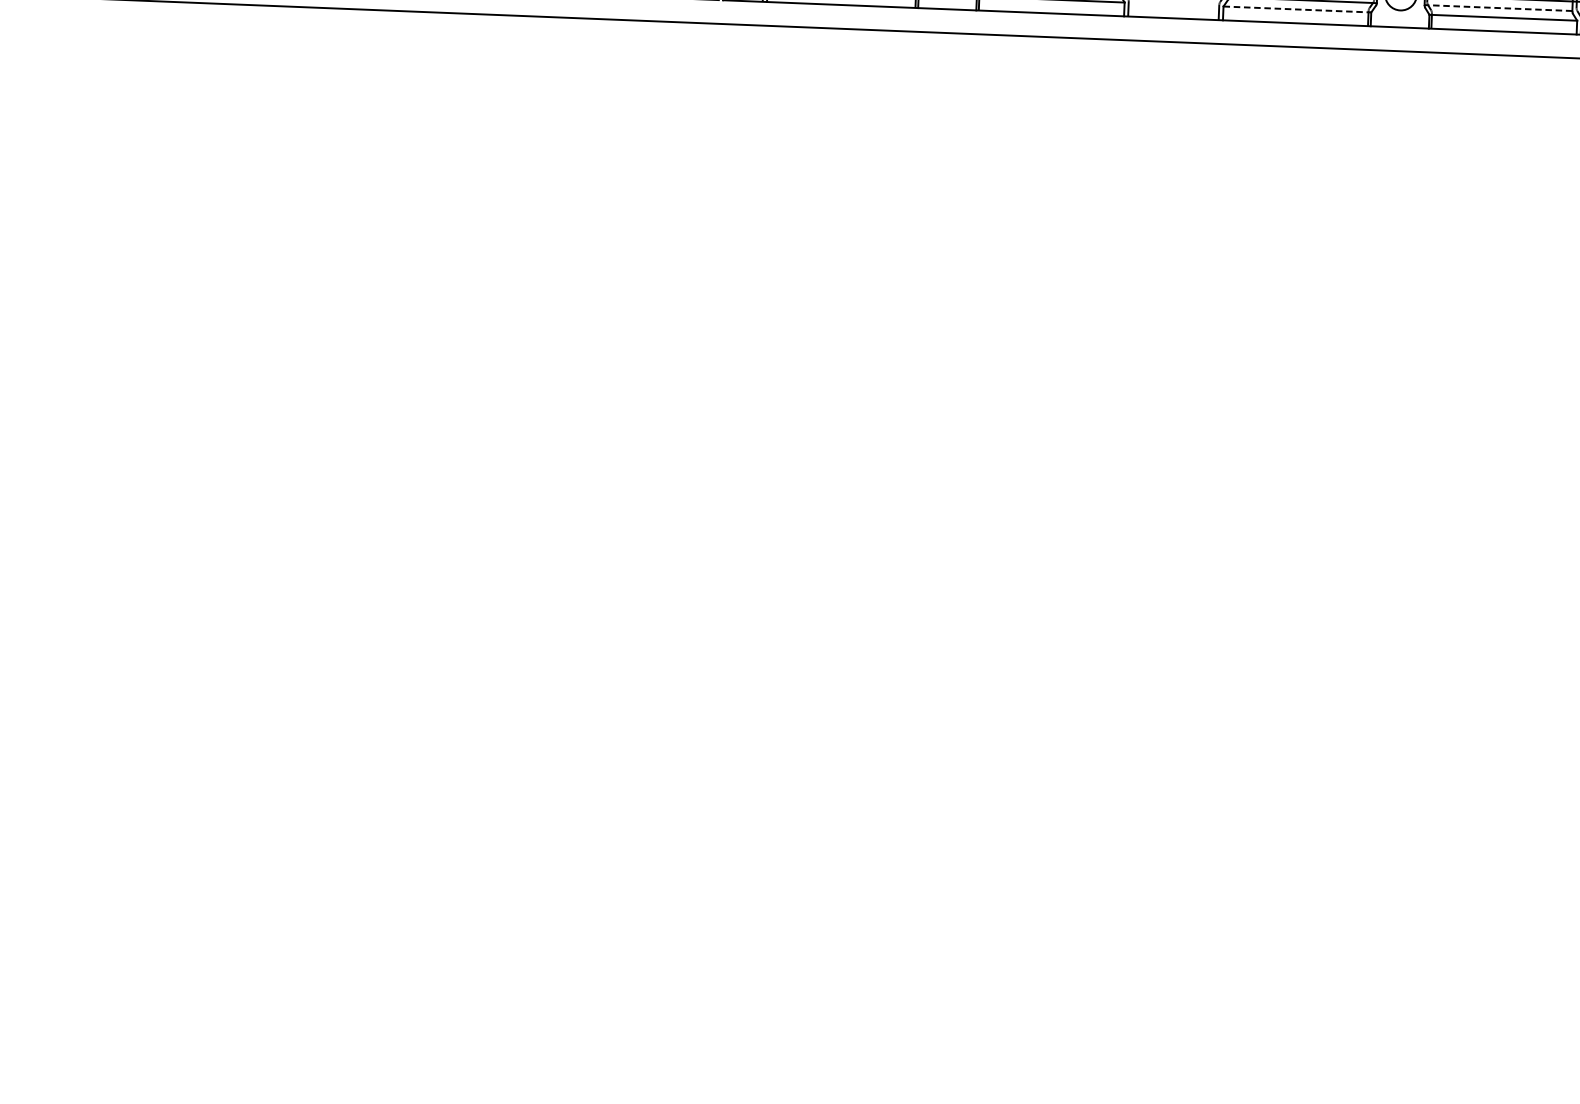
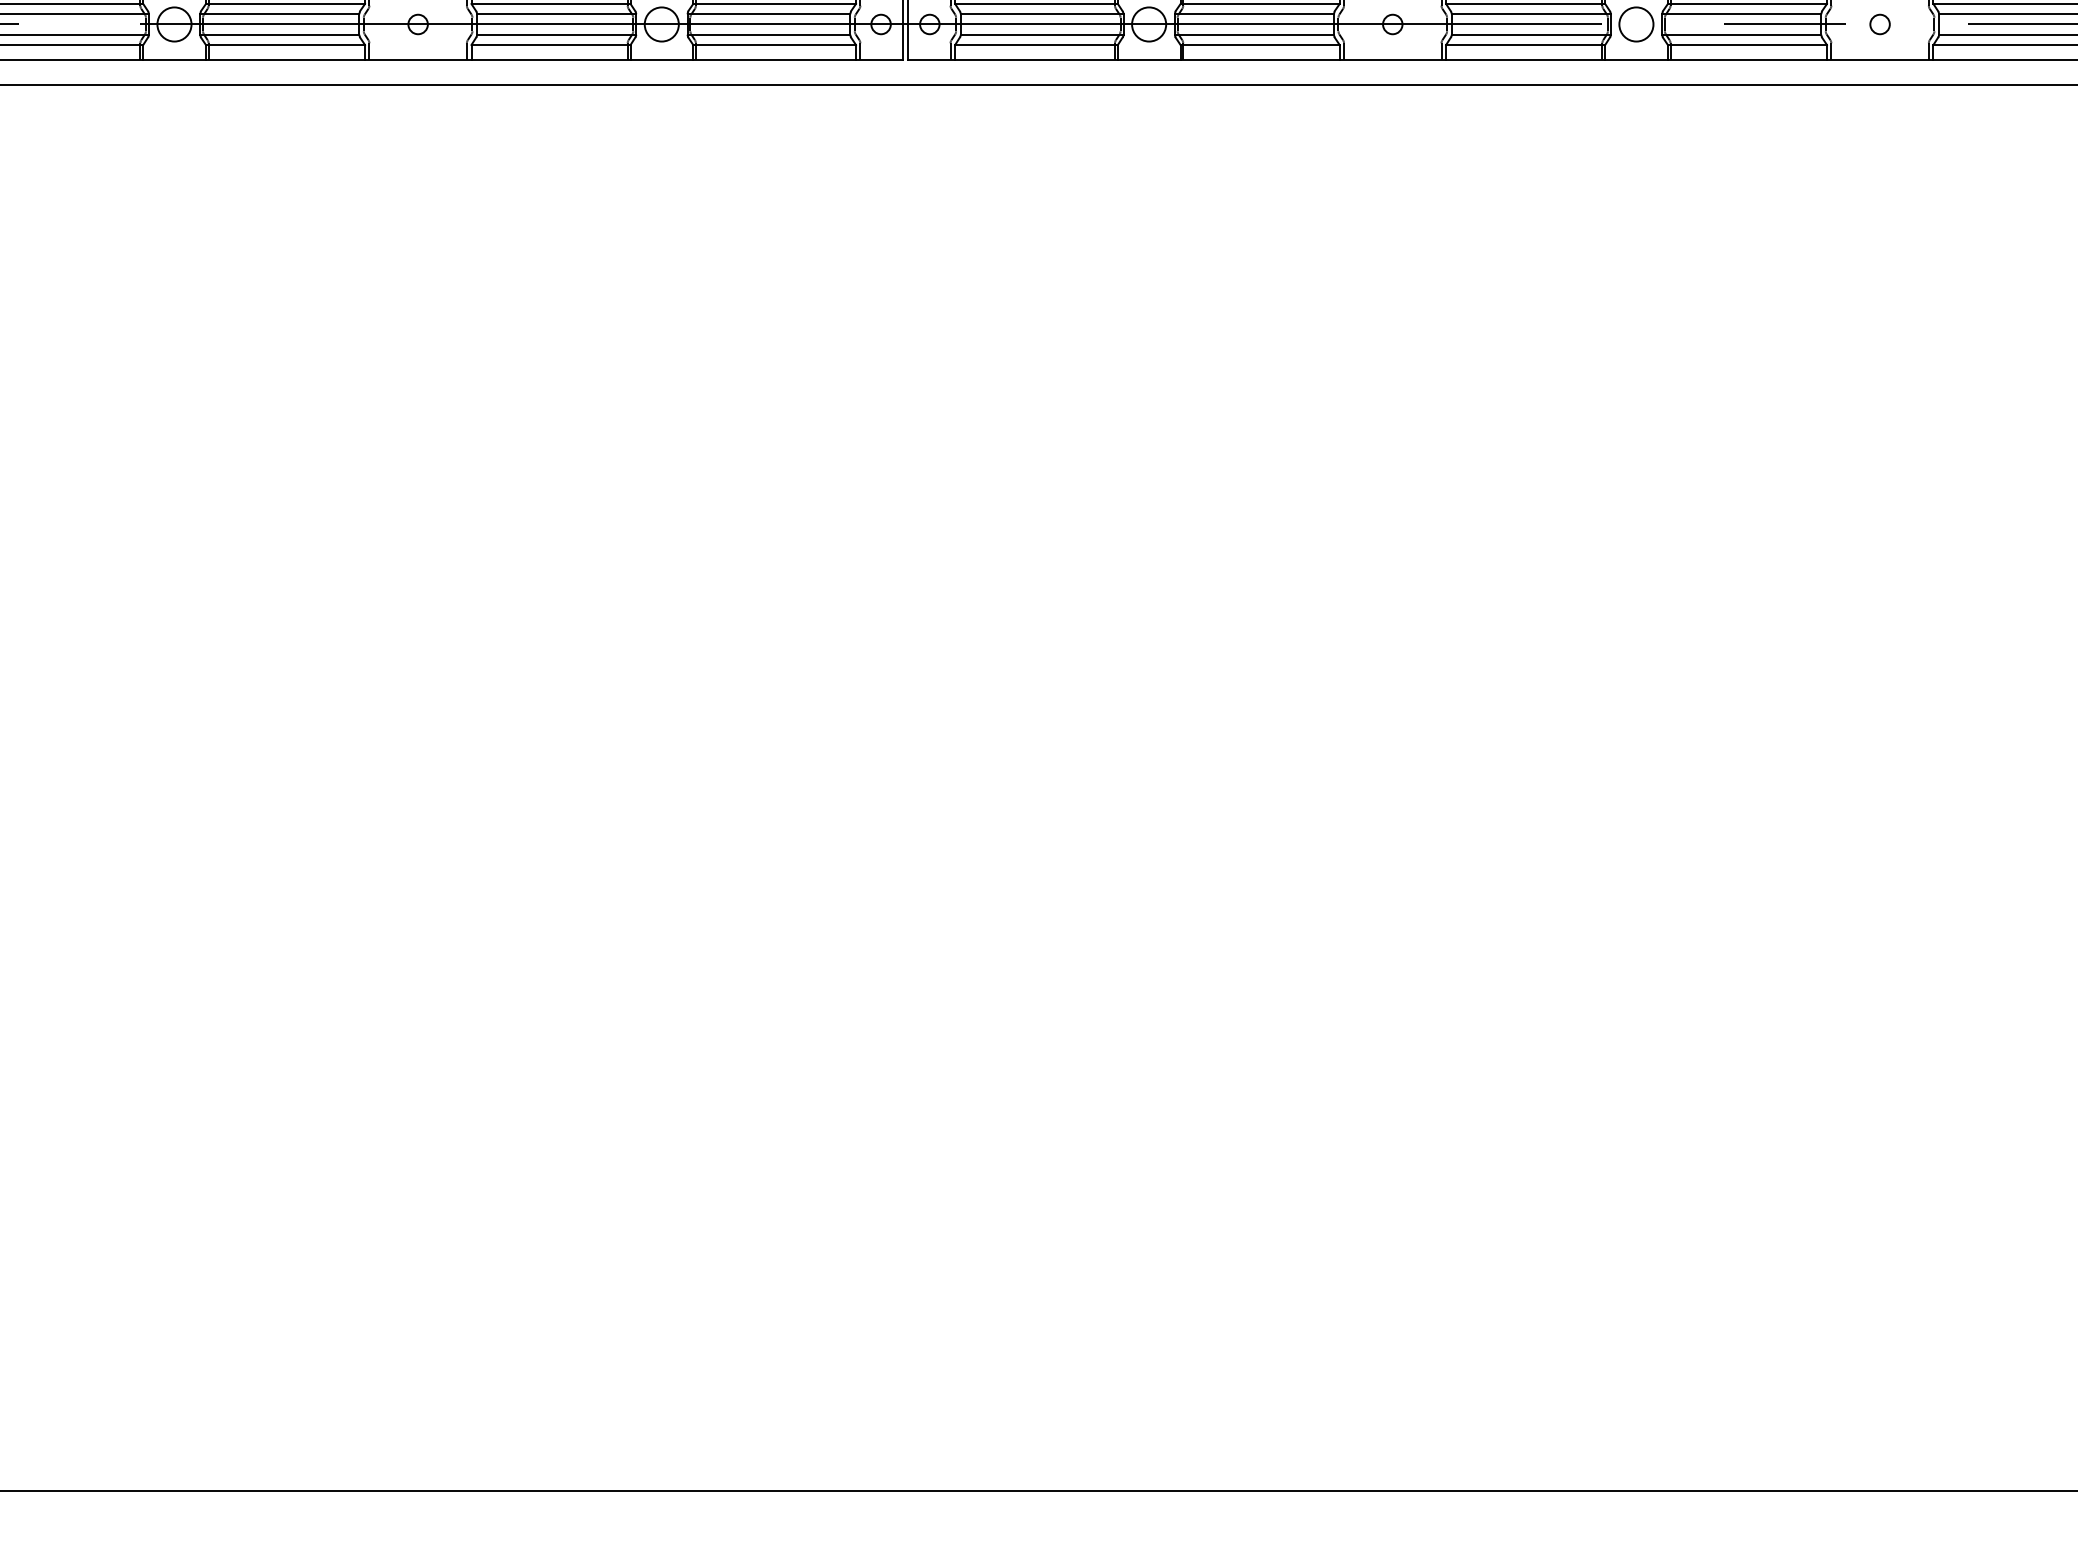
line: (1498, 7) -> (1741, 34), dashed -> solid
line: (1297, 9) -> (1525, 44), dashed -> solid

